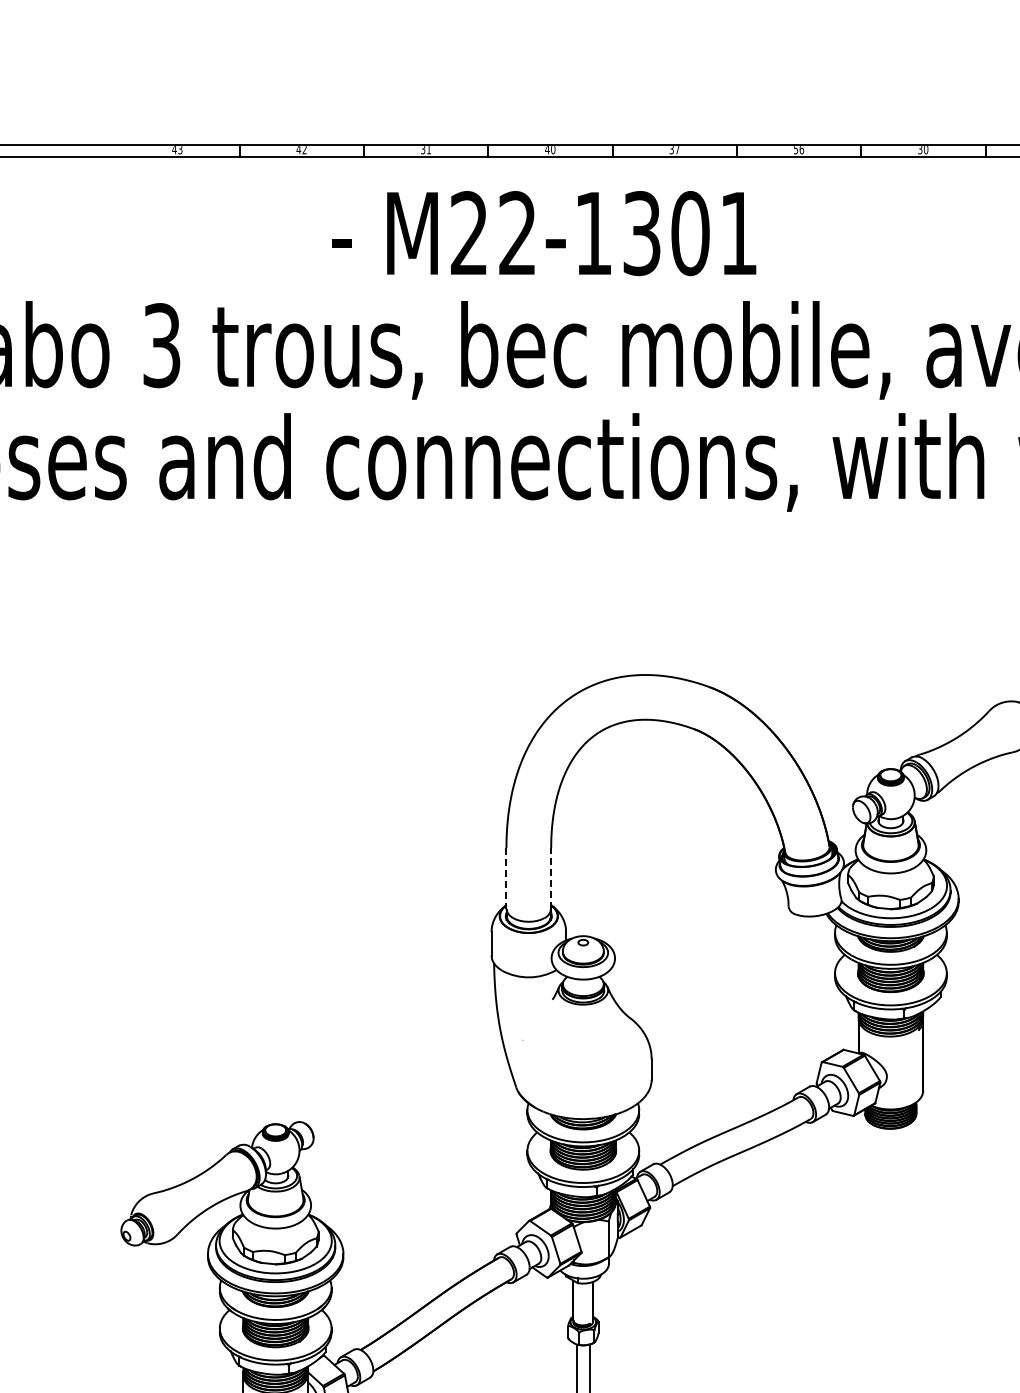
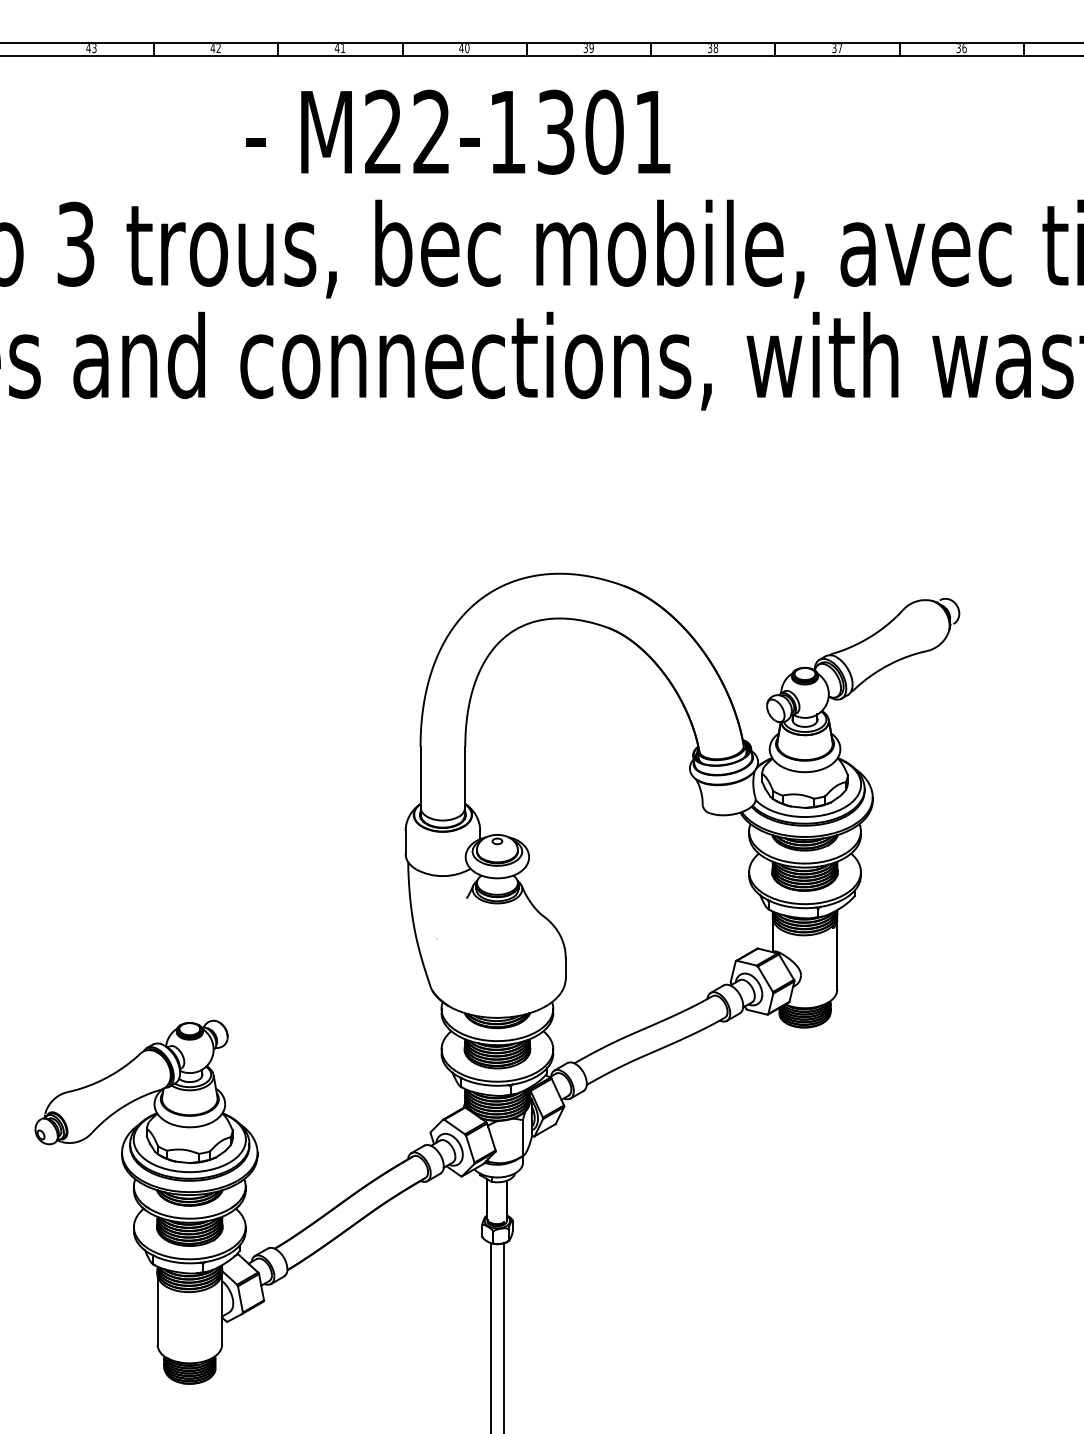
text: (422, 149) -> (336, 48), 31 -> 41
text: (677, 149) -> (591, 48), 37 -> 39
text: (799, 149) -> (713, 48), 56 -> 38
text: (926, 149) -> (840, 48), 30 -> 37
line: (551, 877) -> (465, 776), dashed -> solid
line: (506, 878) -> (420, 777), dashed -> solid

